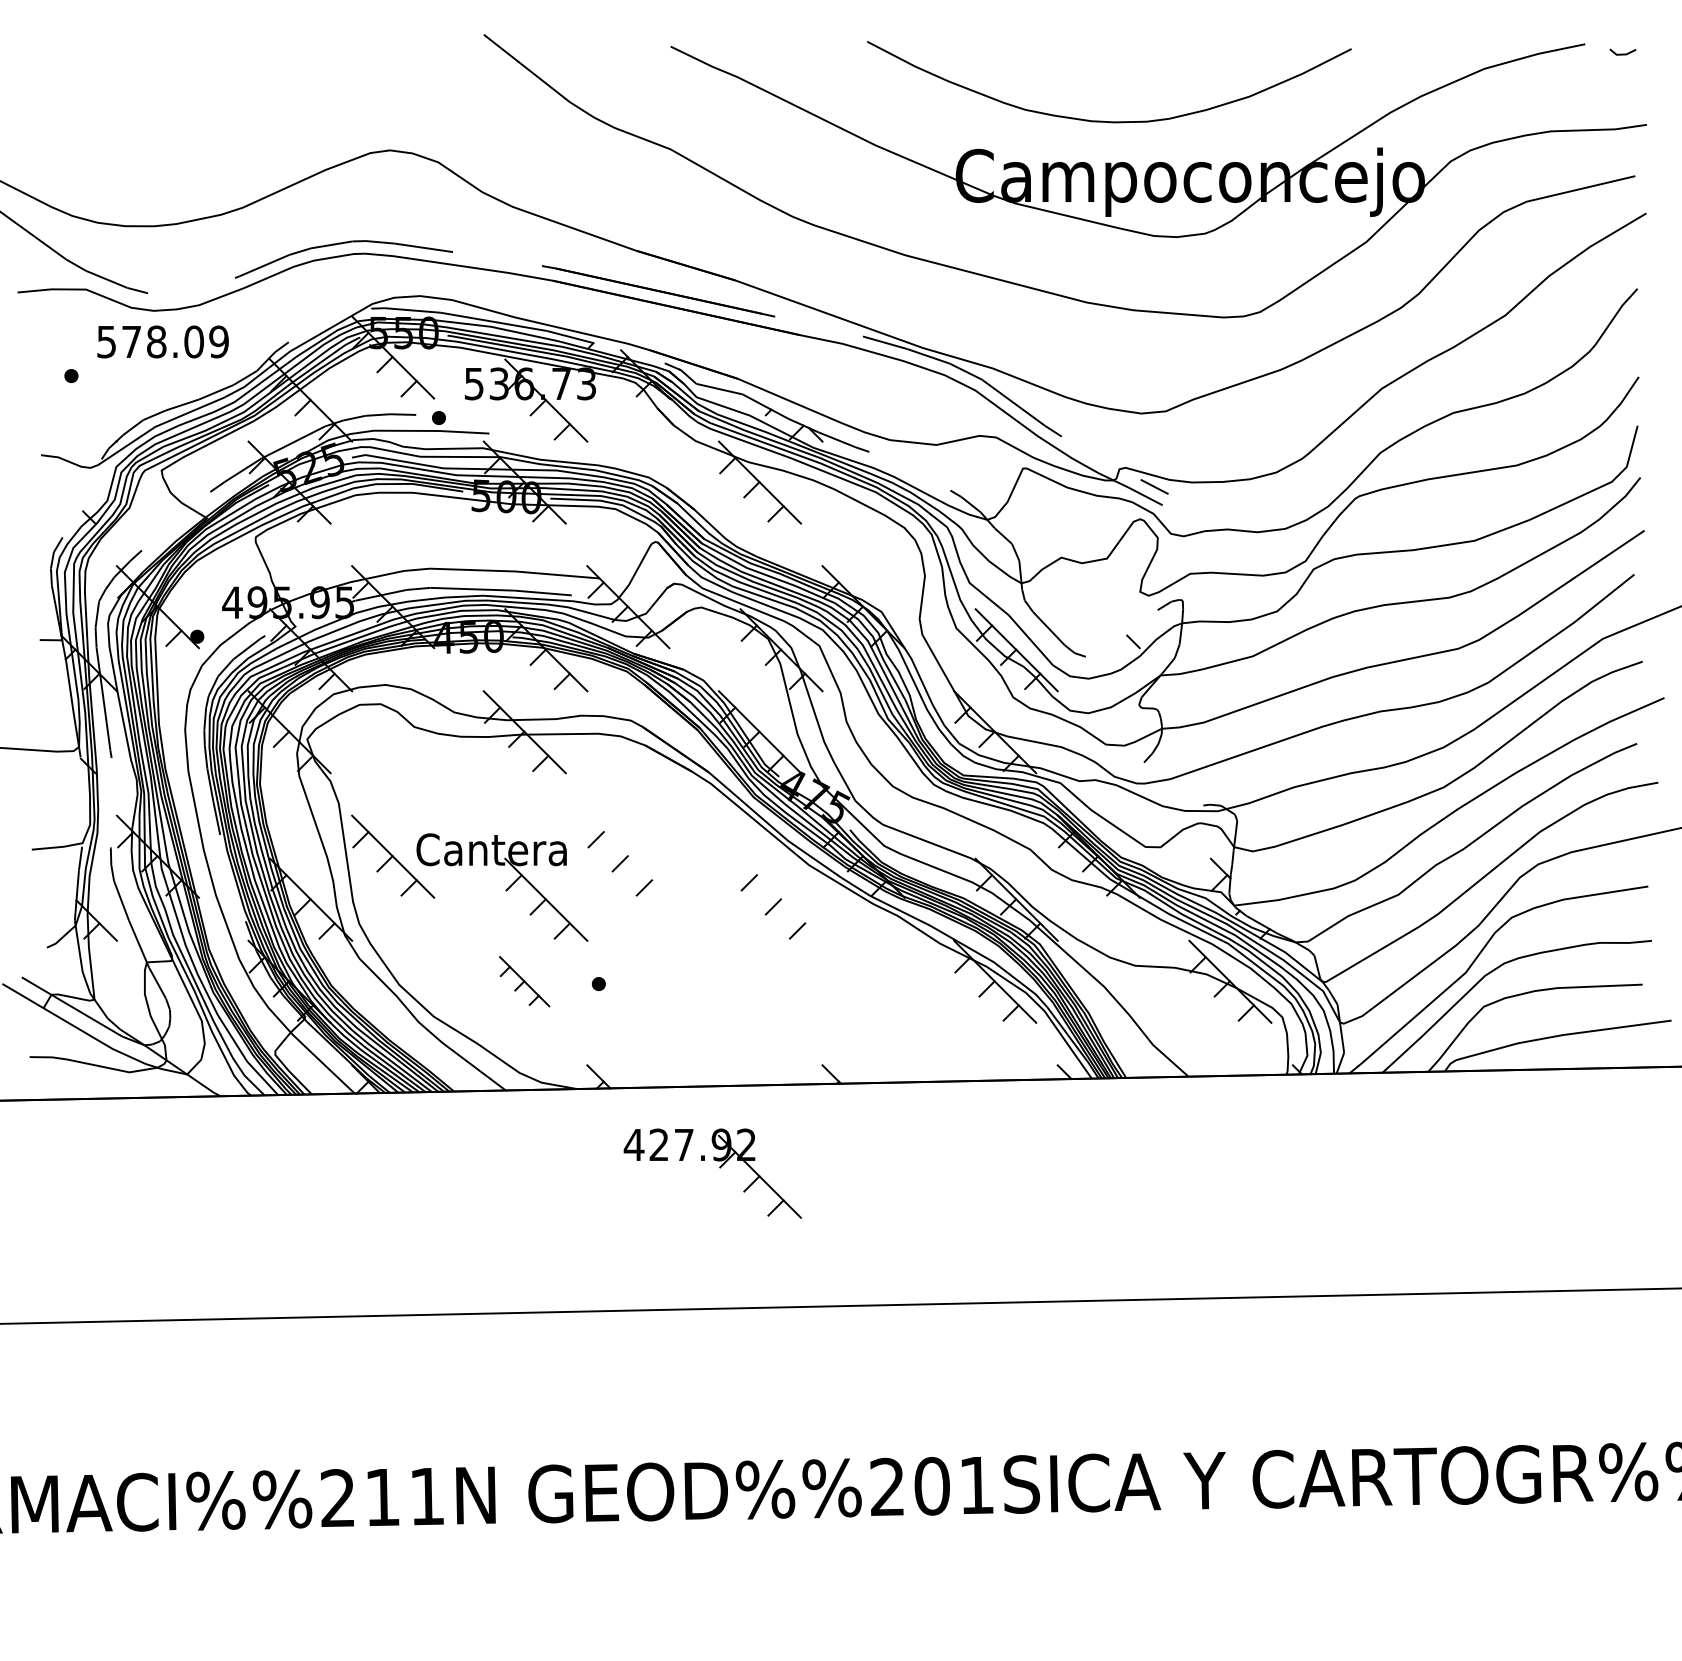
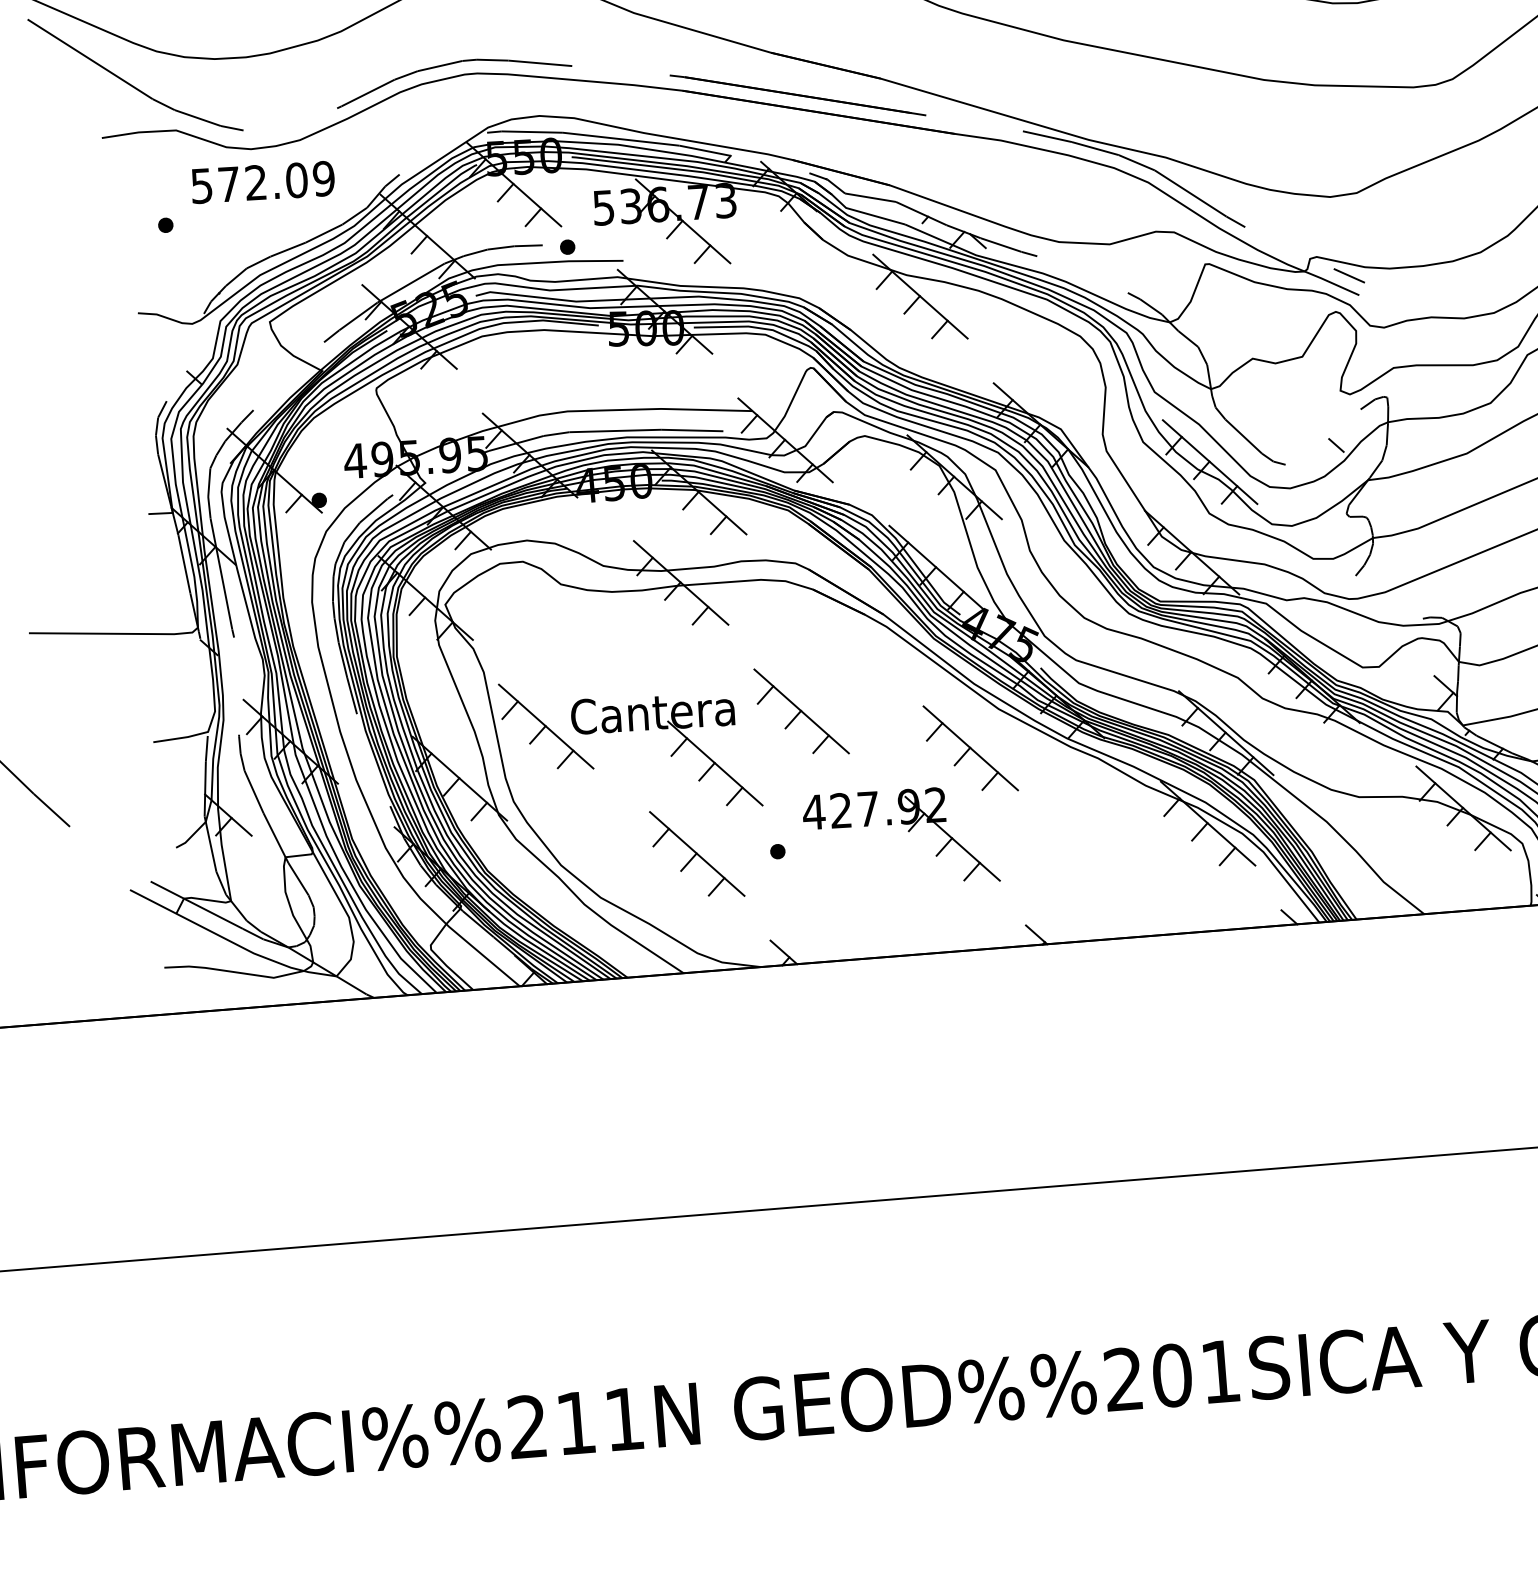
text: (156, 341) -> (255, 182), 578.09 -> 572.09
line: (628, 856) -> (801, 711), added
line: (781, 899) -> (970, 748), added
part: (524, 981) -> (696, 853), size x1.67
part: (719, 1168) -> (908, 832), moved

